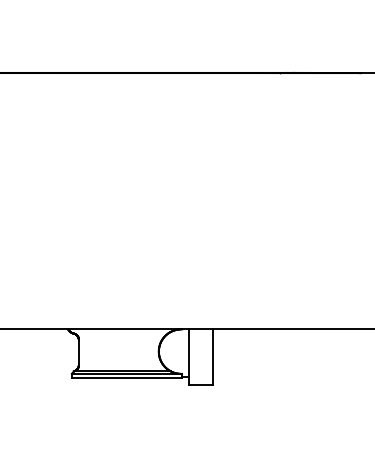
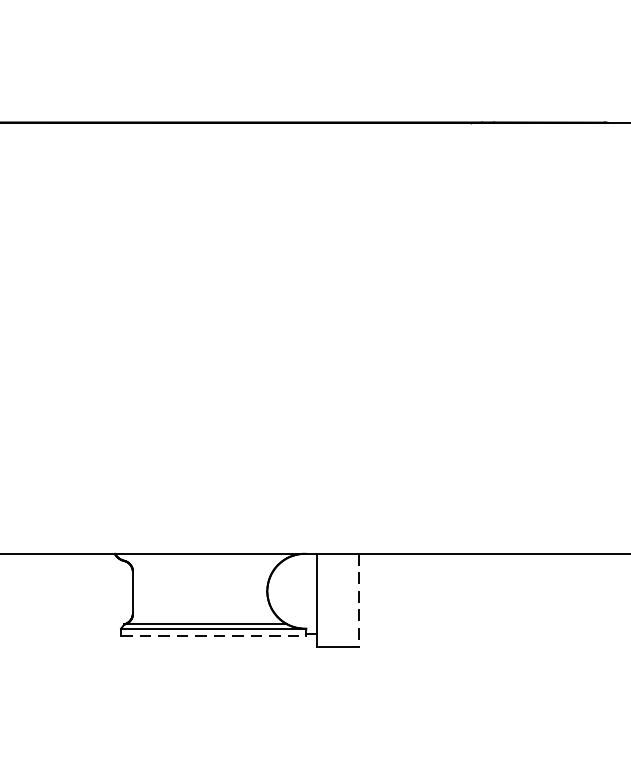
line: (213, 357) -> (359, 601), solid -> dashed
line: (127, 378) -> (214, 636), solid -> dashed

